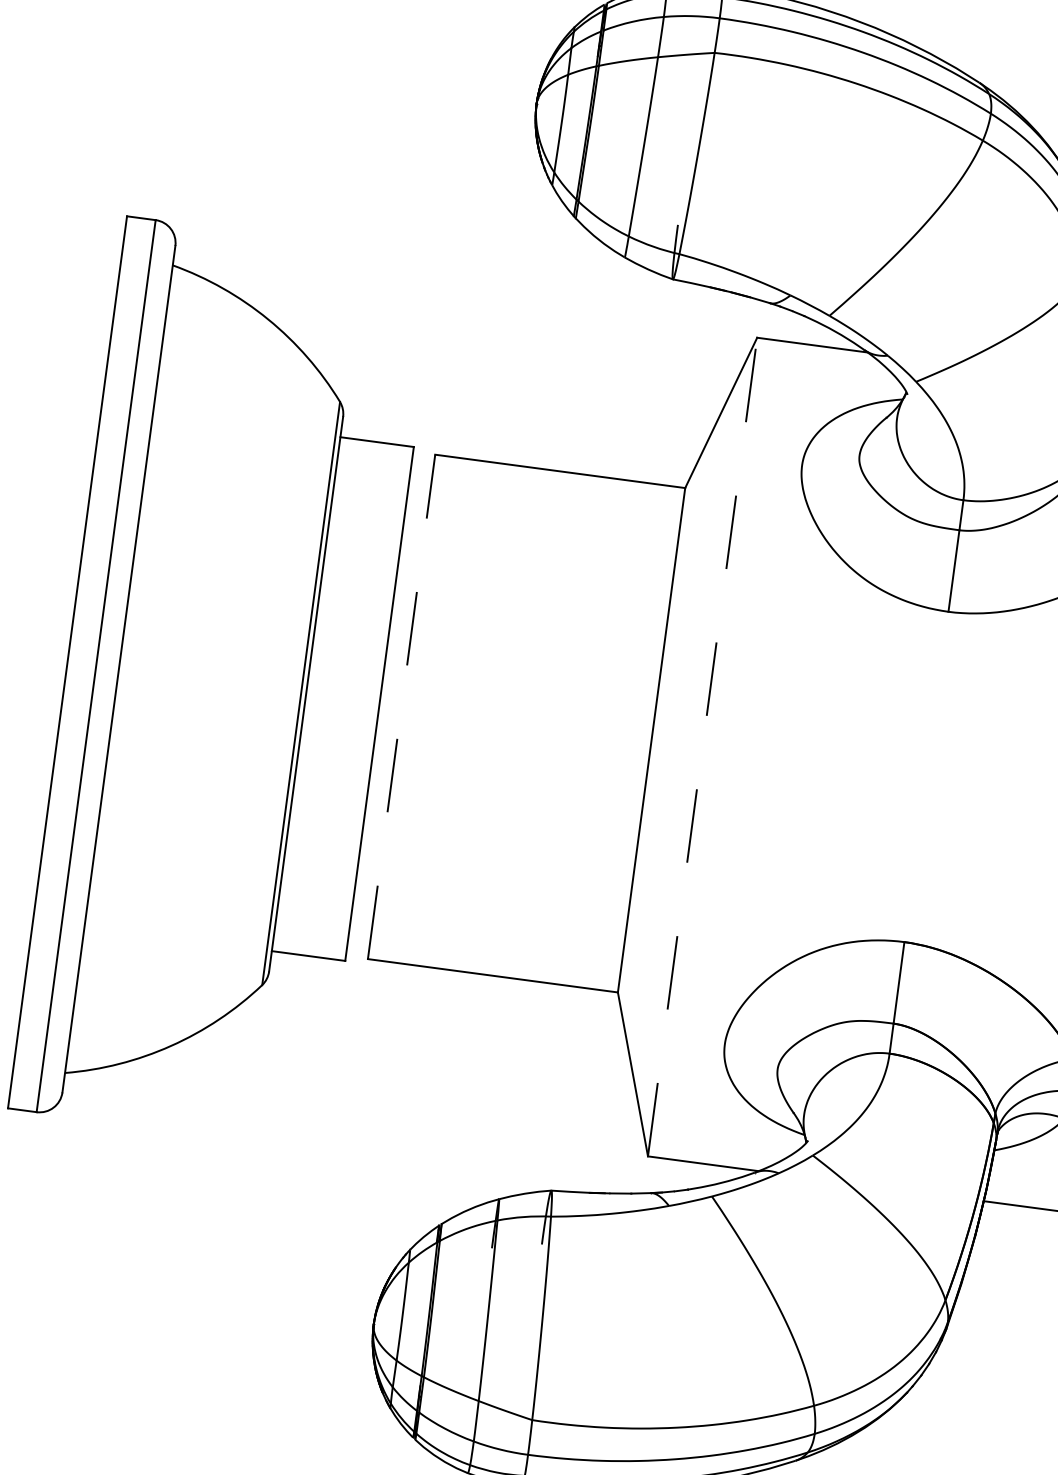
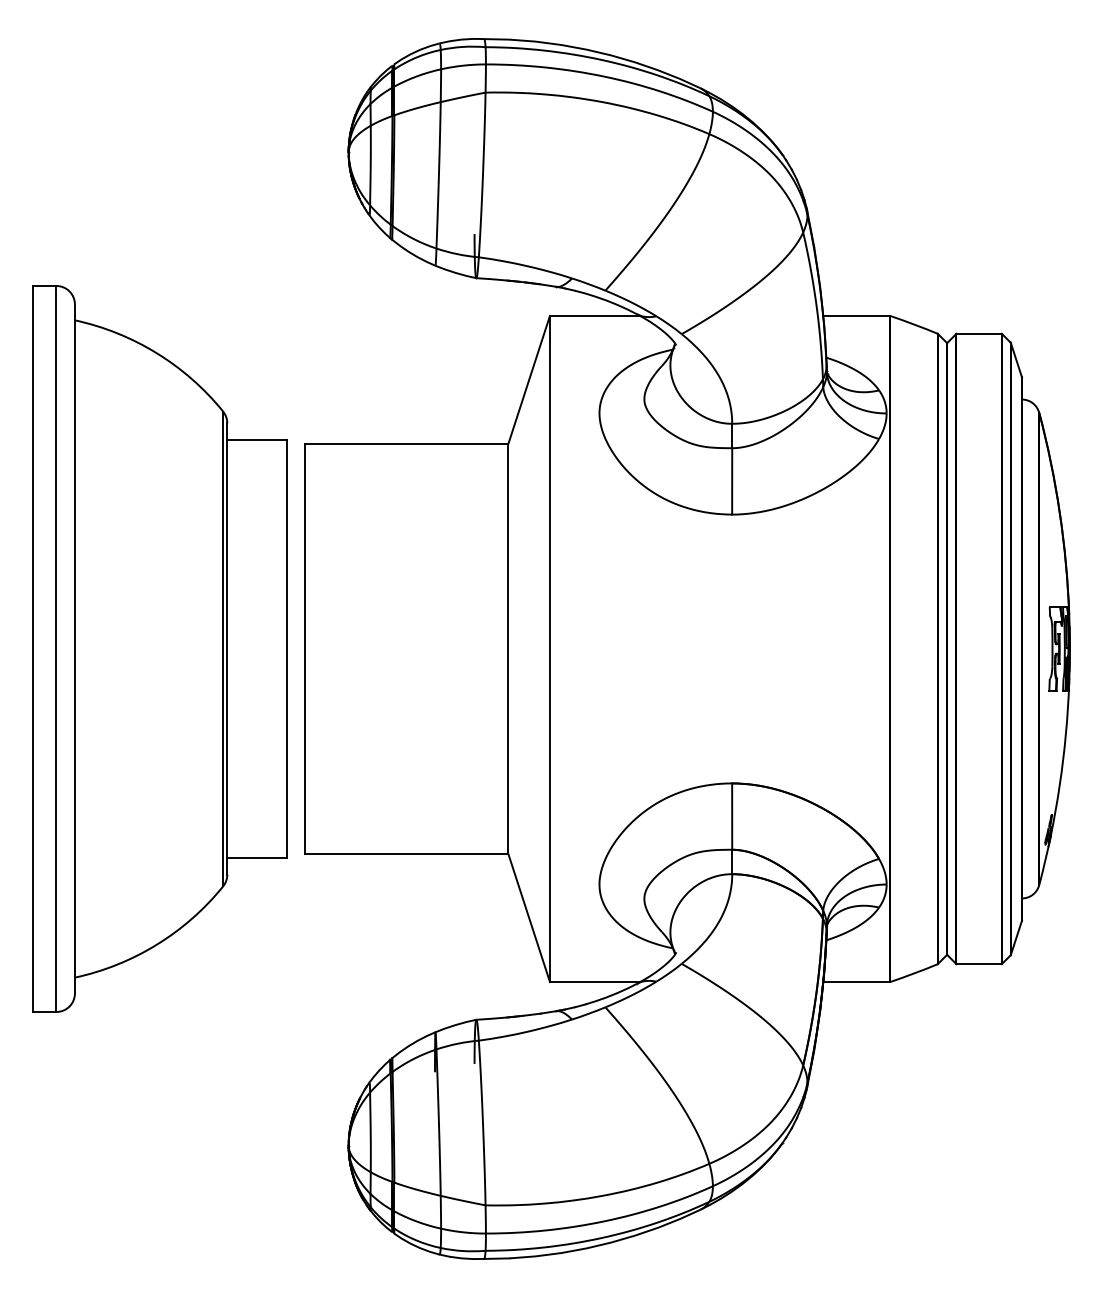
line: (401, 706) -> (304, 648), dashed -> solid
line: (702, 746) -> (549, 648), dashed -> solid

